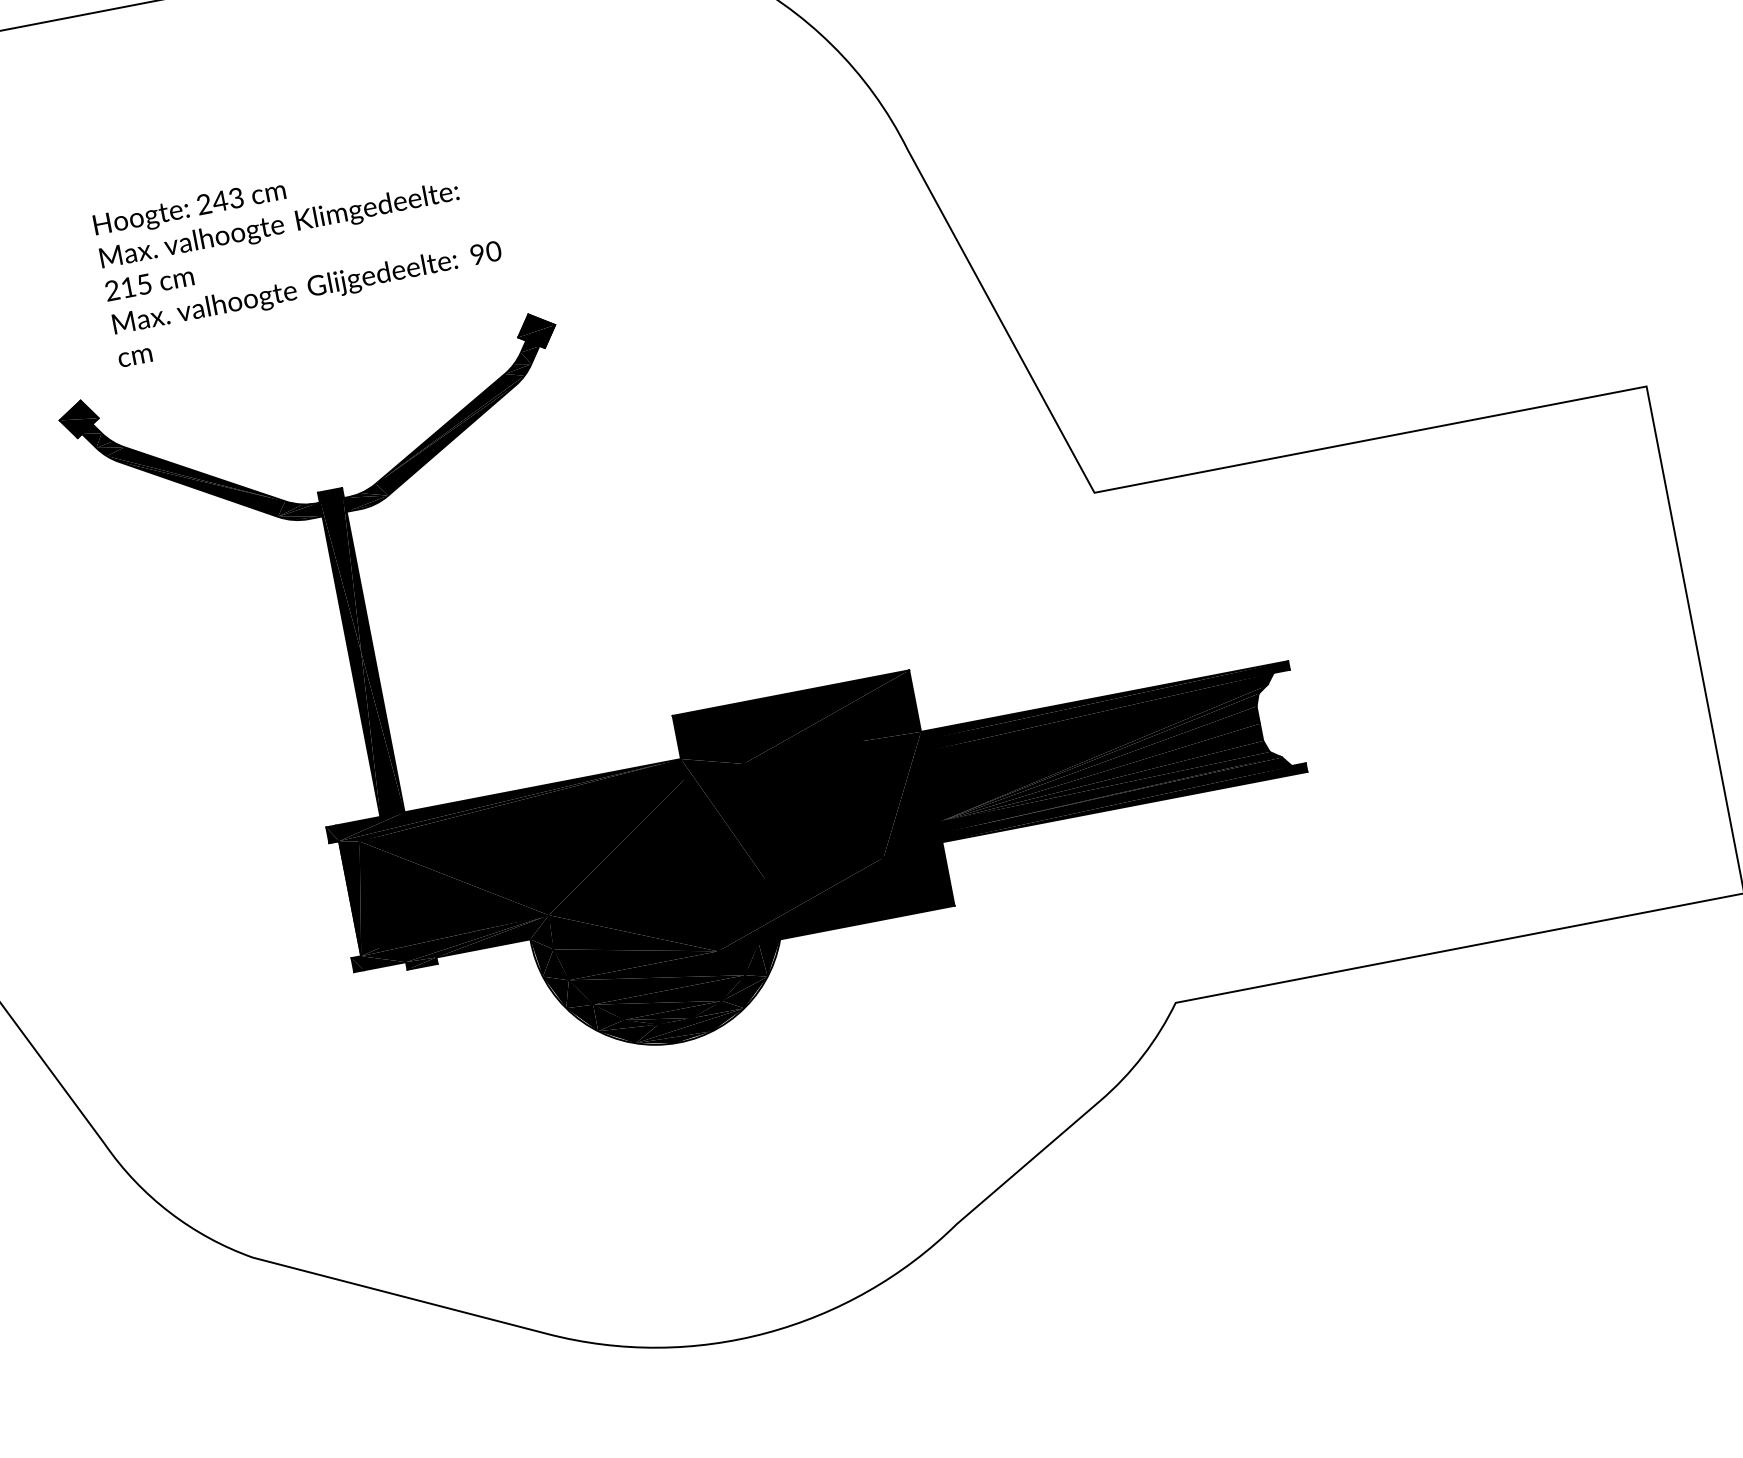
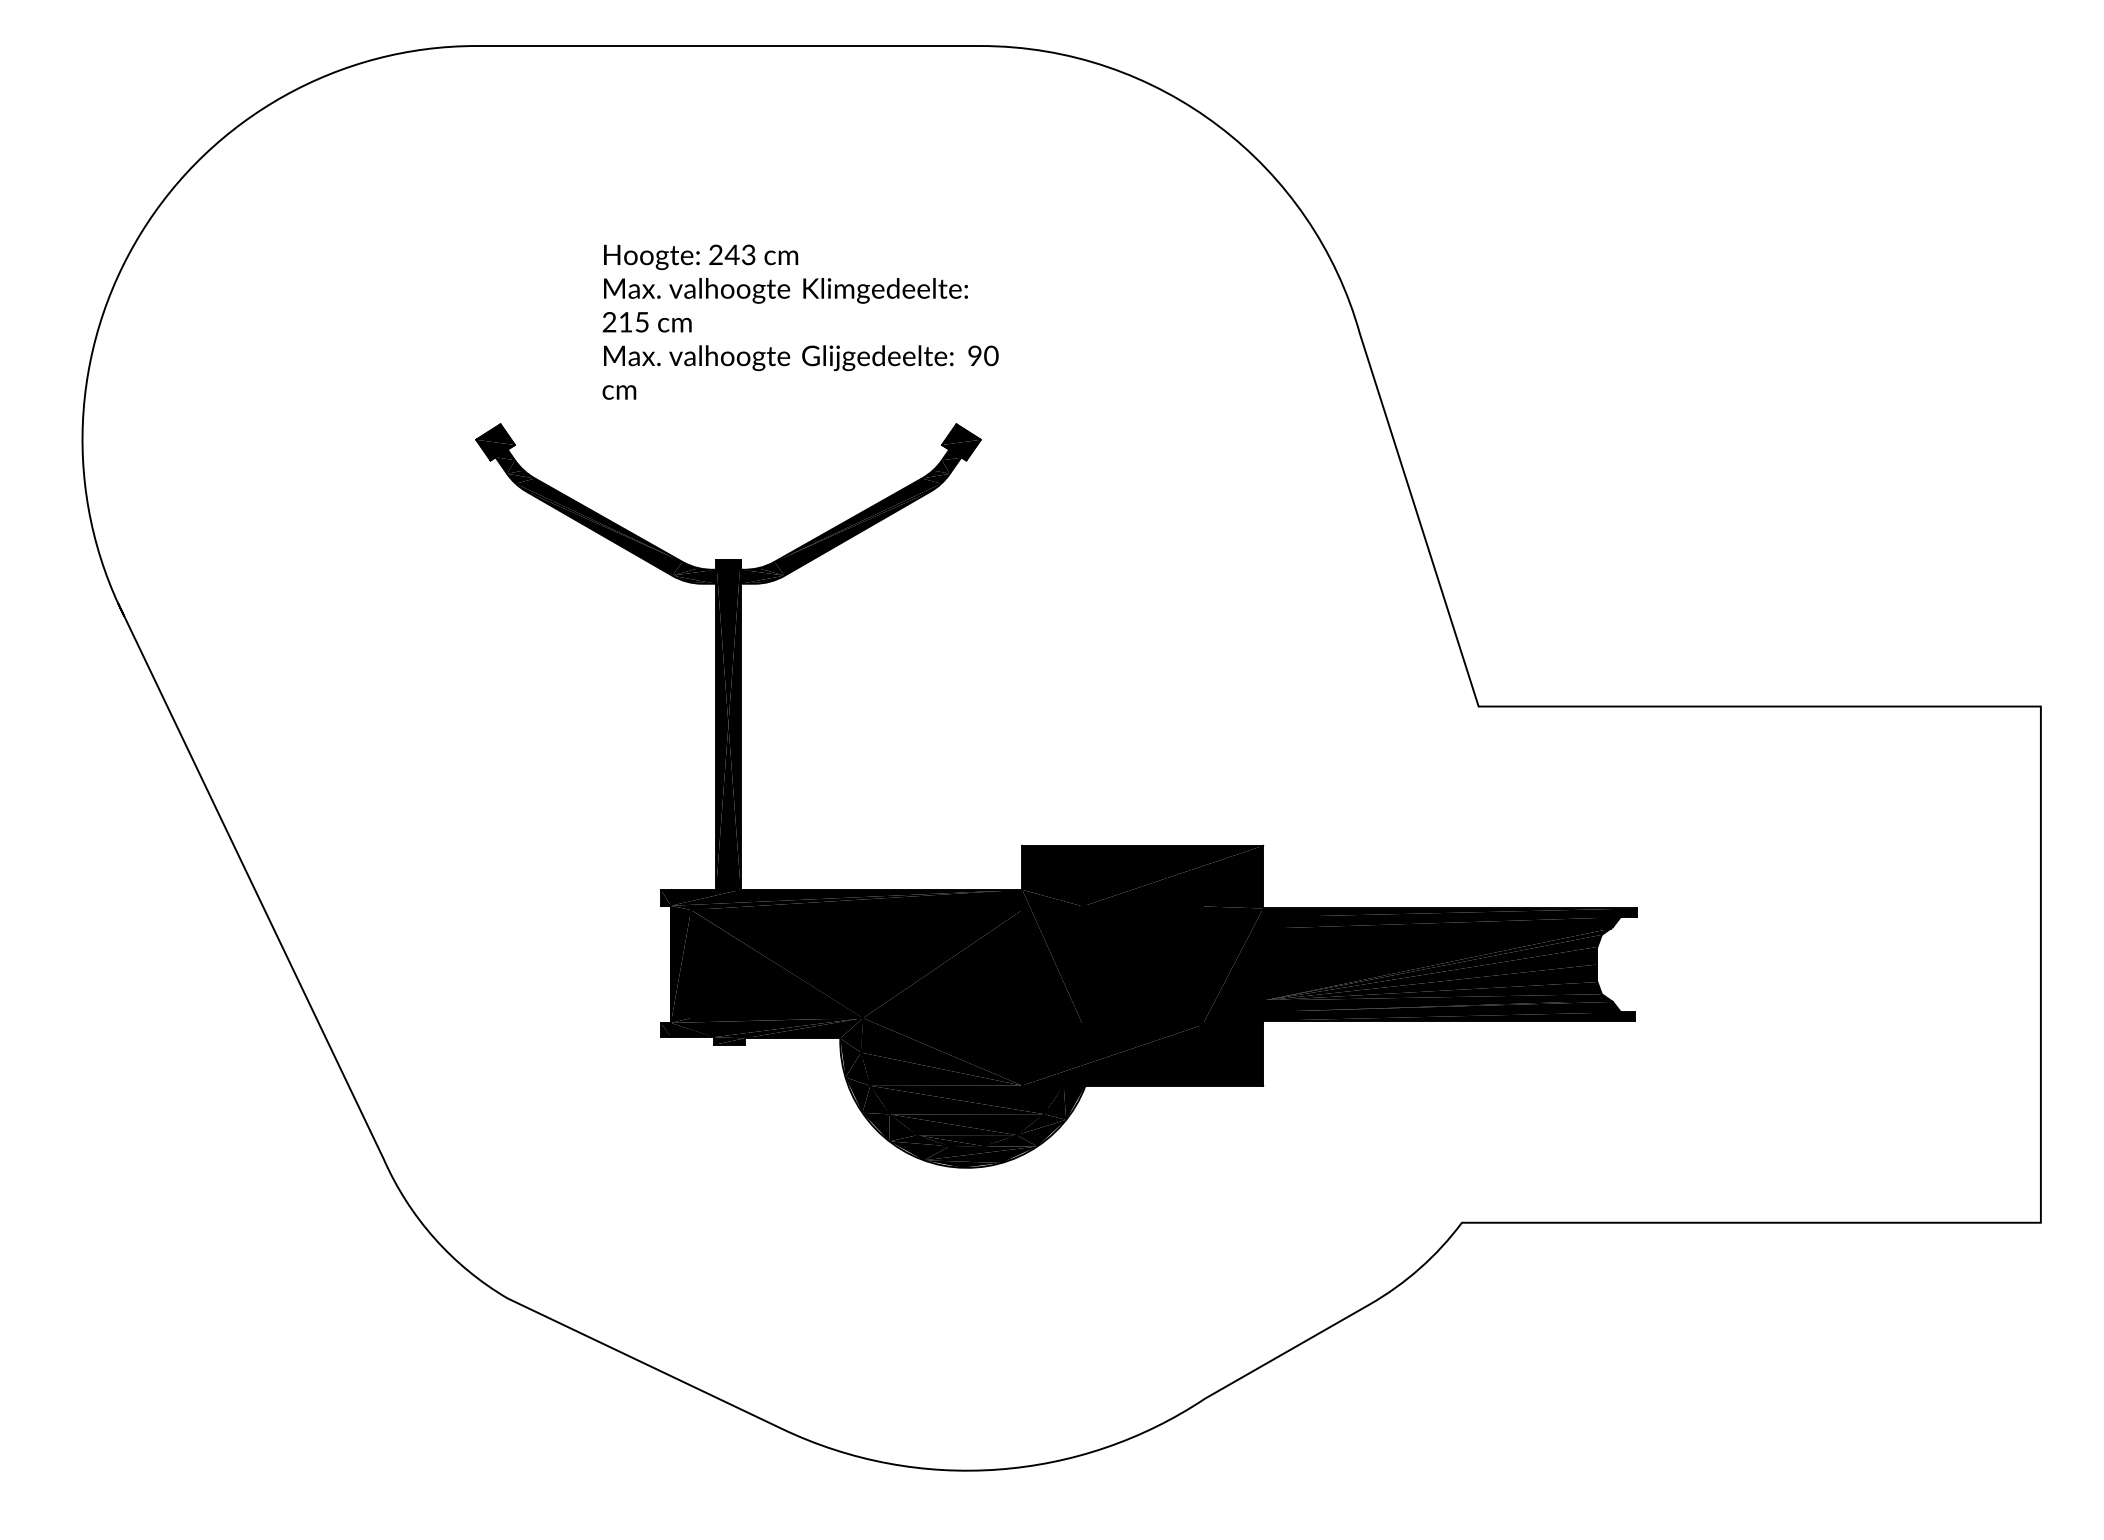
text: (299, 253) -> (800, 321), moved

